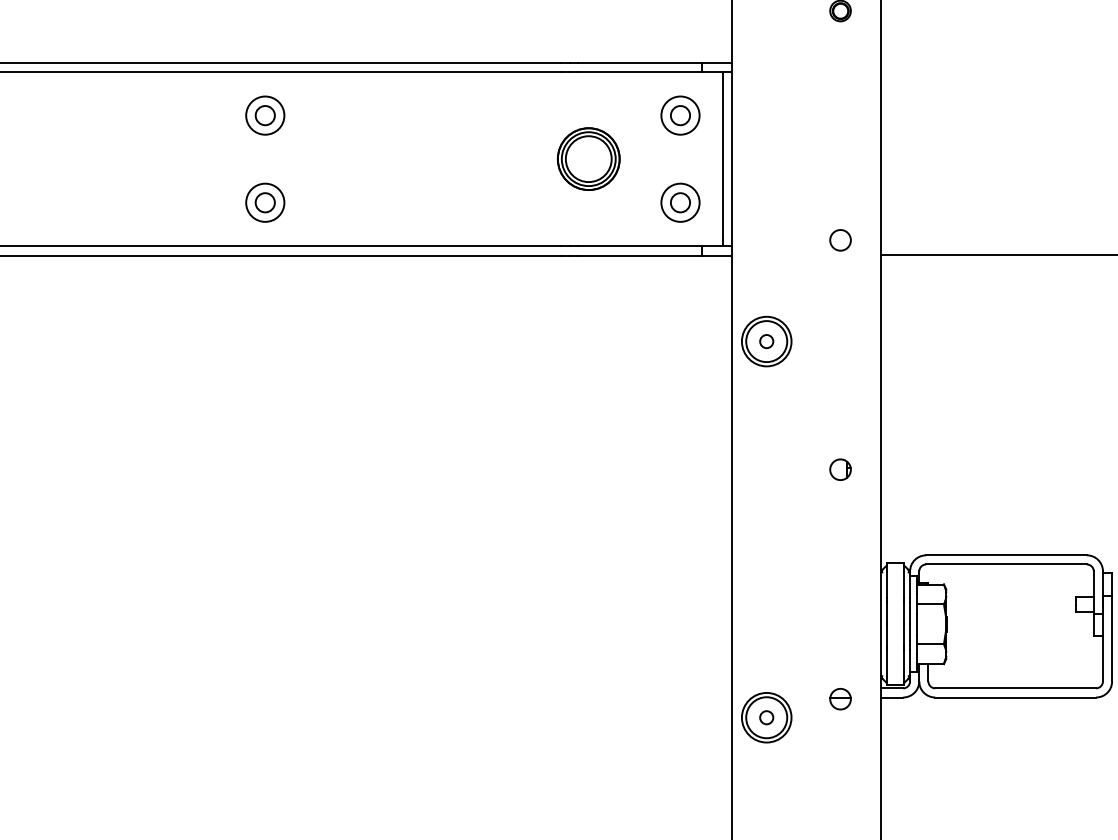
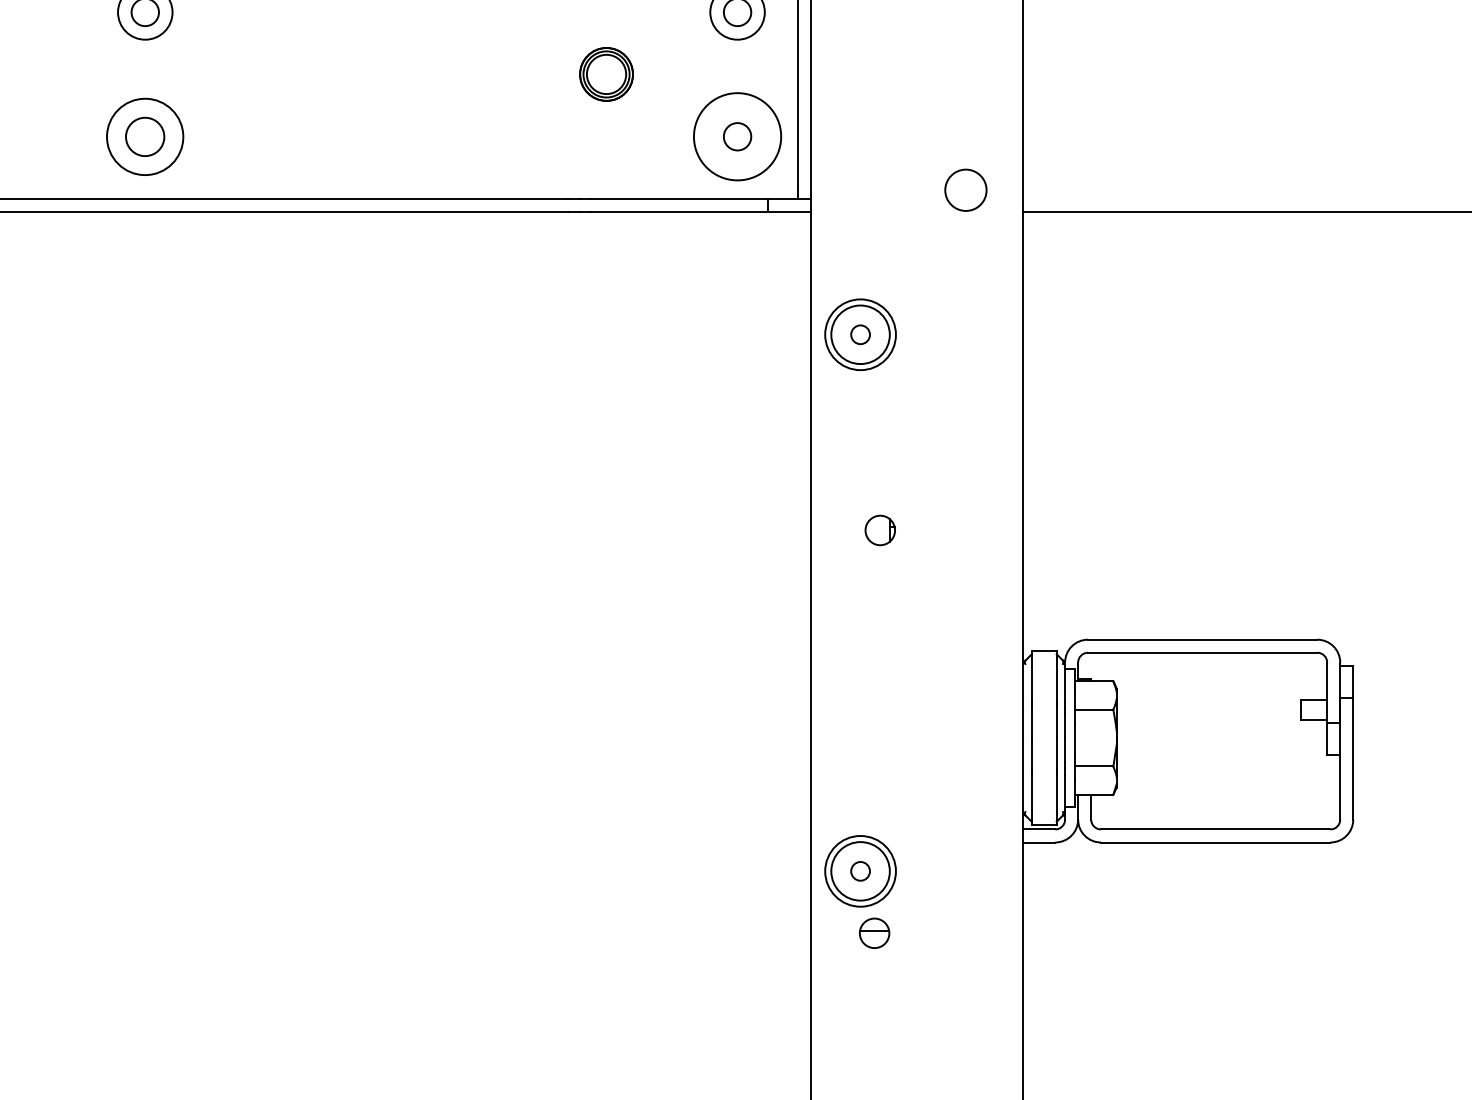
part: (588, 158) -> (606, 73), size x0.6
part: (265, 202) -> (145, 136), size x1.4
circle: (680, 202) -> (737, 136), size x1.6
circle: (840, 240) -> (965, 190), size x1.4
part: (840, 469) -> (880, 530), moved
part: (840, 699) -> (874, 933), moved

